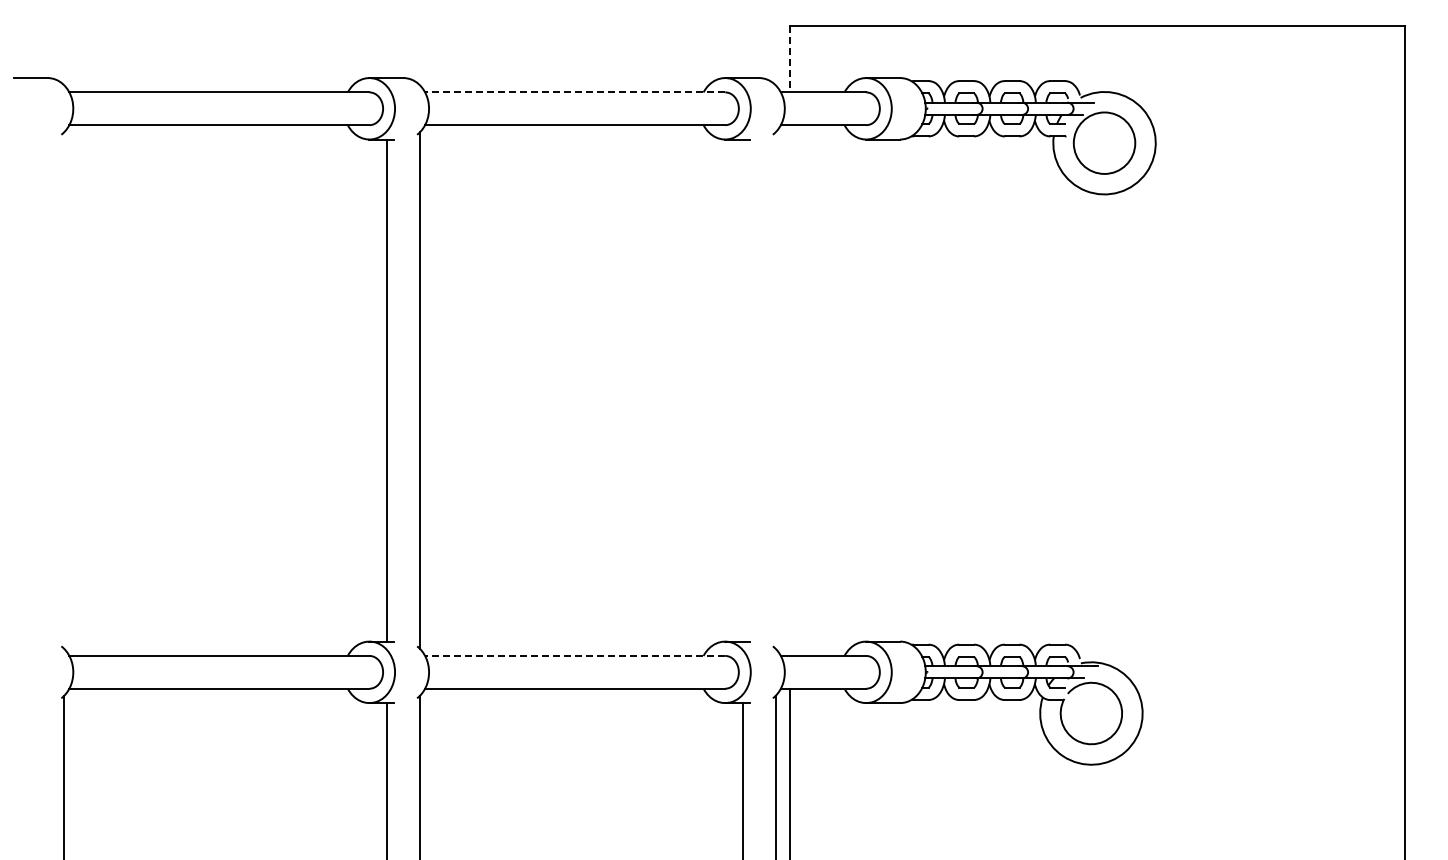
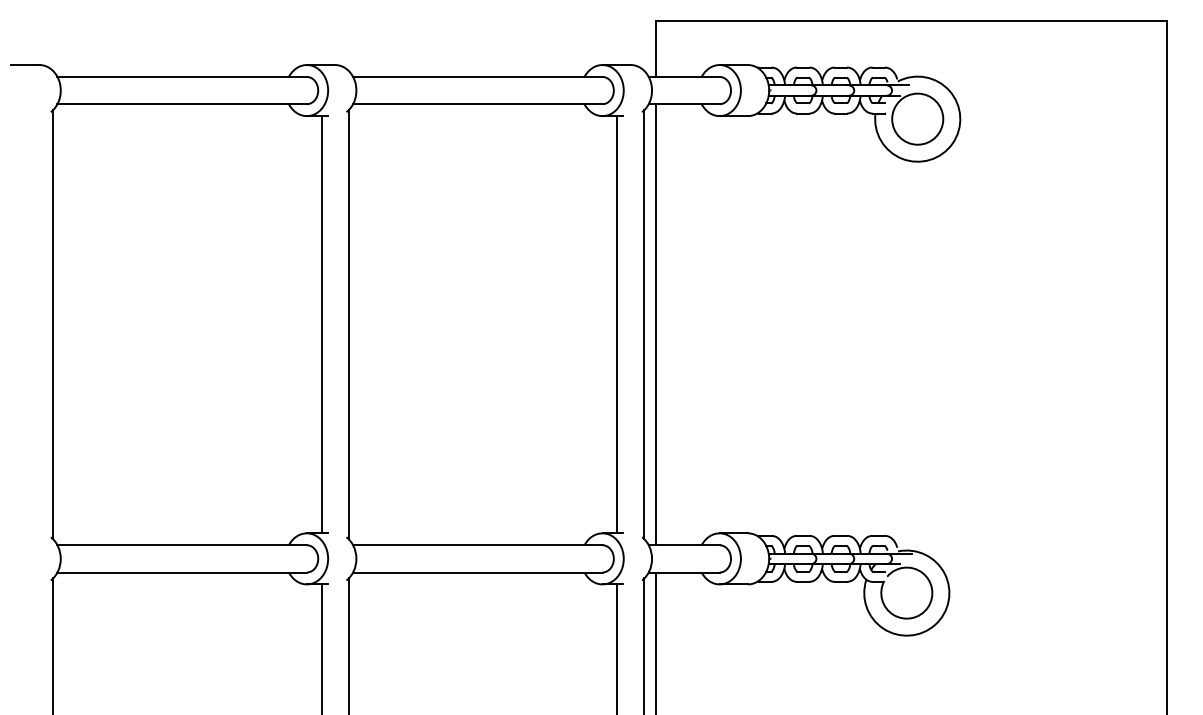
line: (789, 59) -> (655, 49), dashed -> solid
line: (574, 92) -> (477, 77), dashed -> solid
line: (64, 390) -> (53, 324), added
line: (742, 390) -> (616, 324), added
line: (775, 390) -> (644, 324), added
line: (789, 390) -> (655, 324), added
line: (574, 655) -> (477, 544), dashed -> solid

